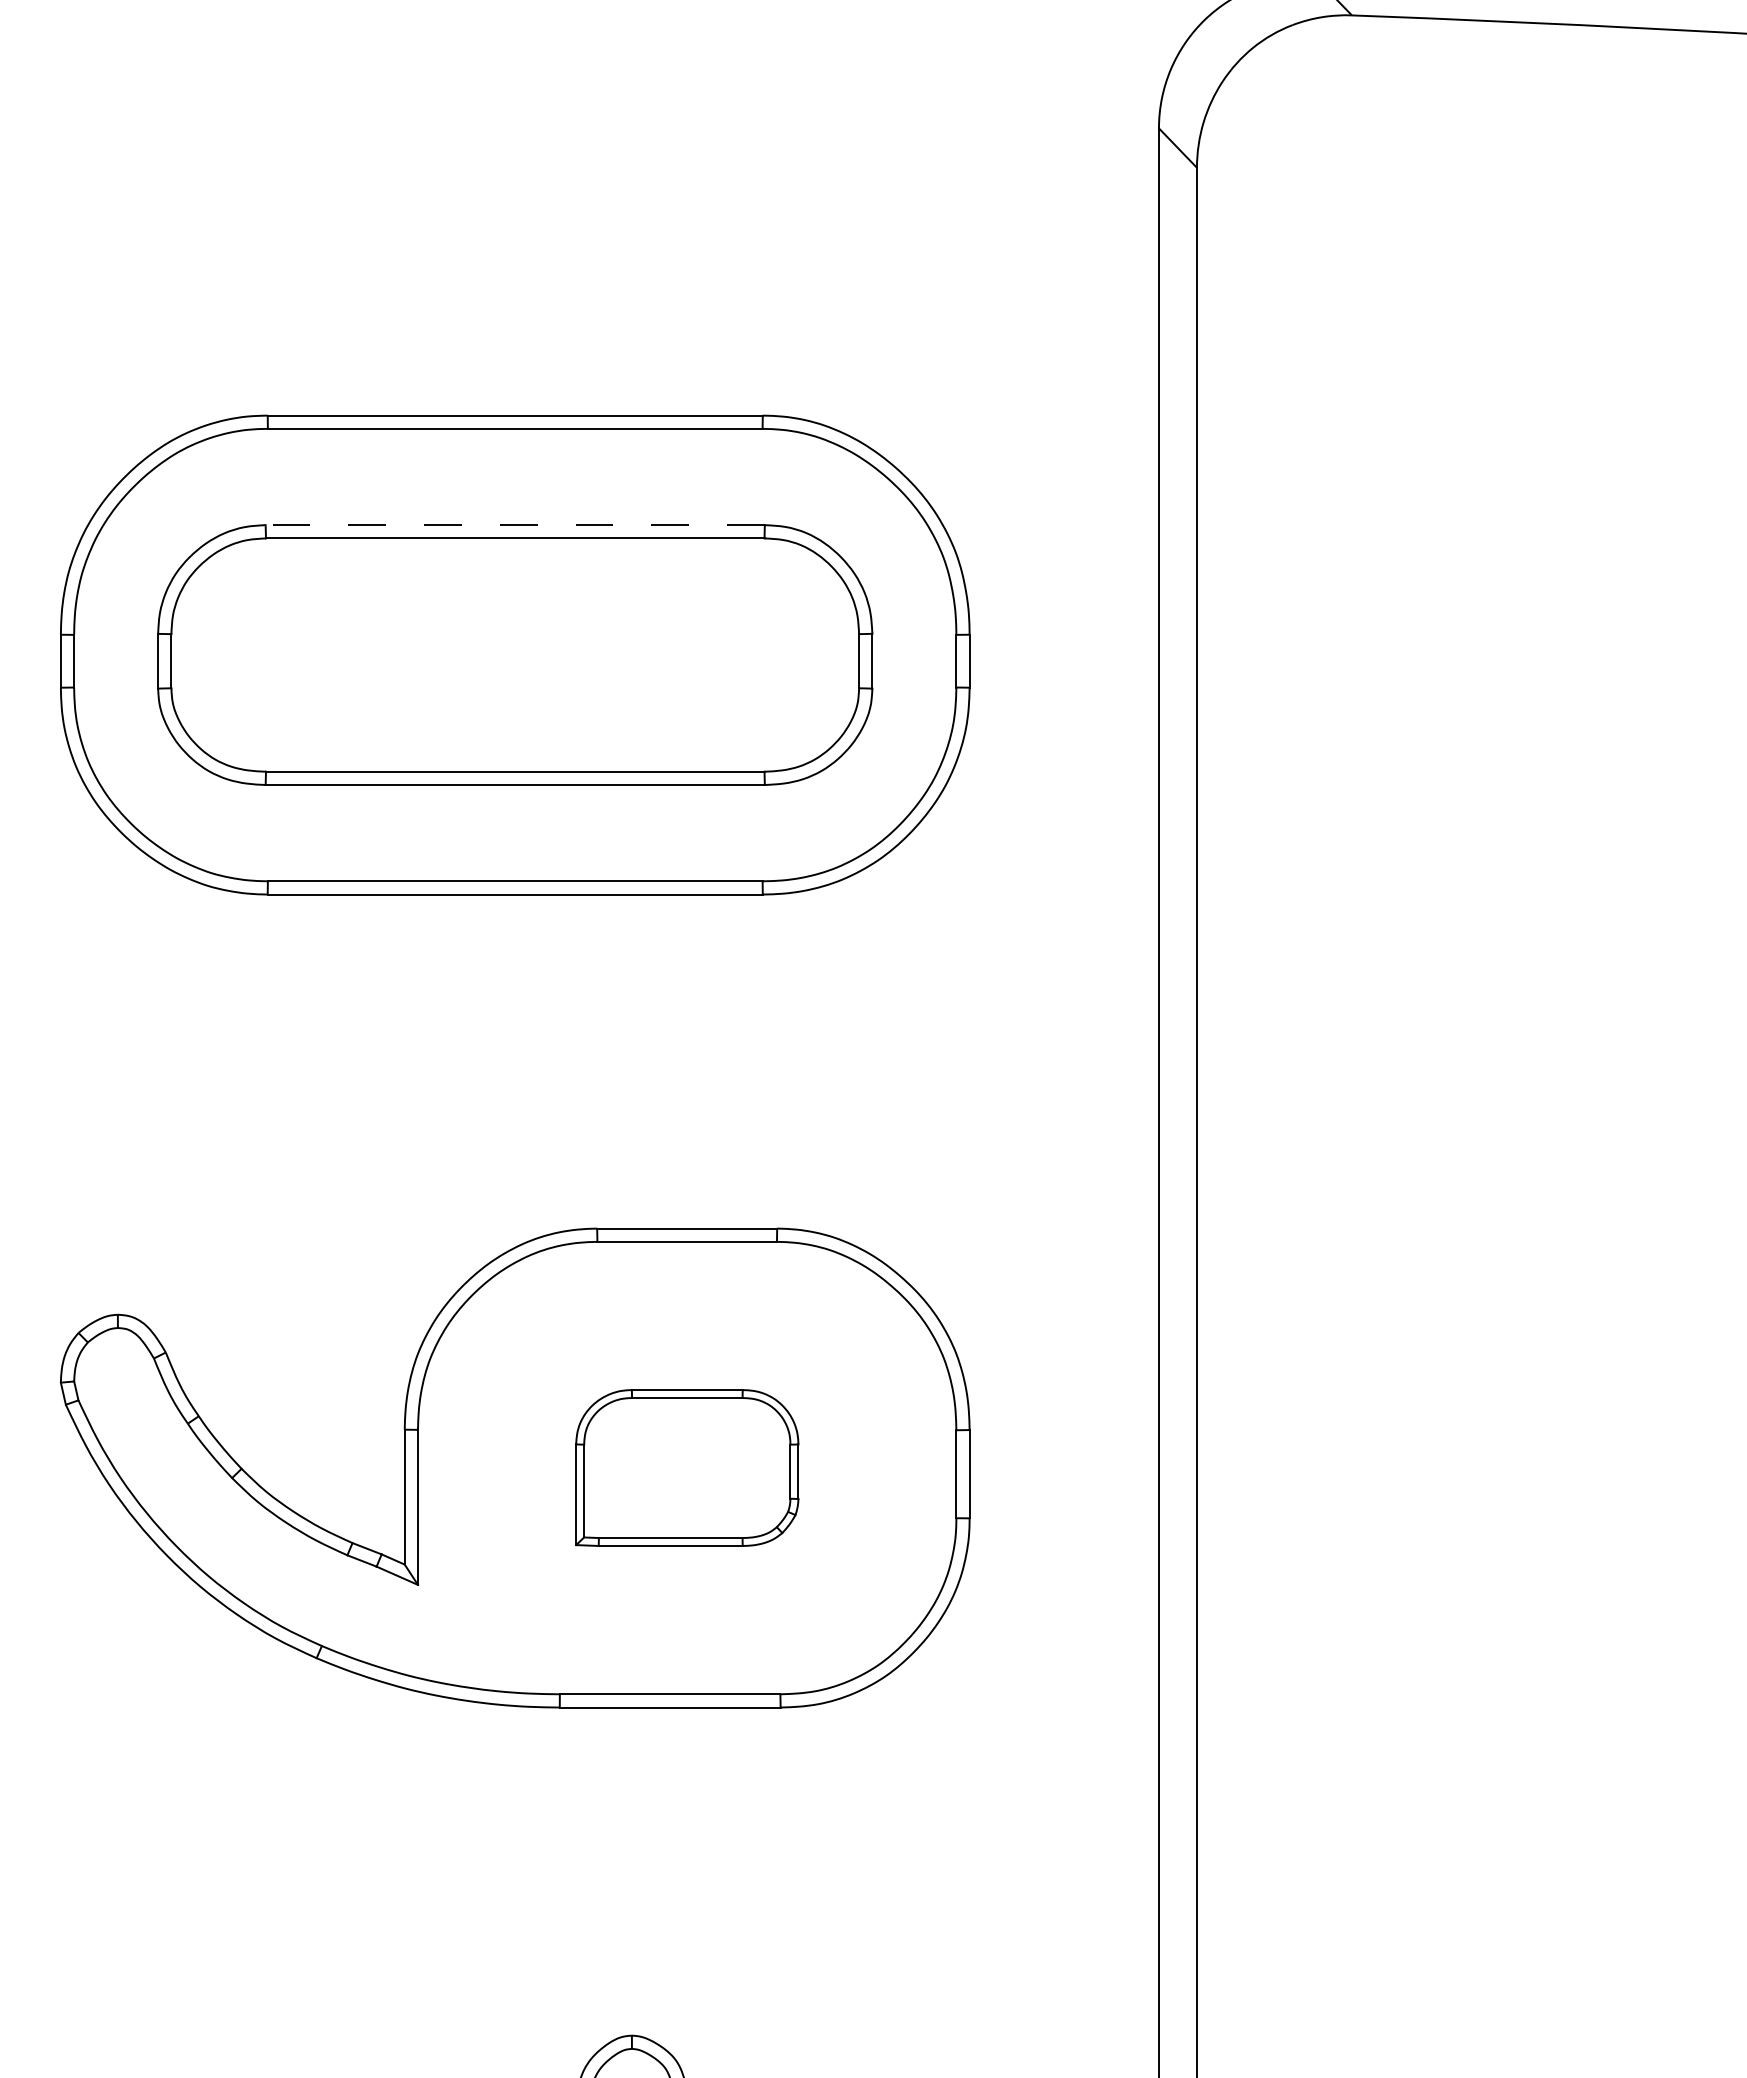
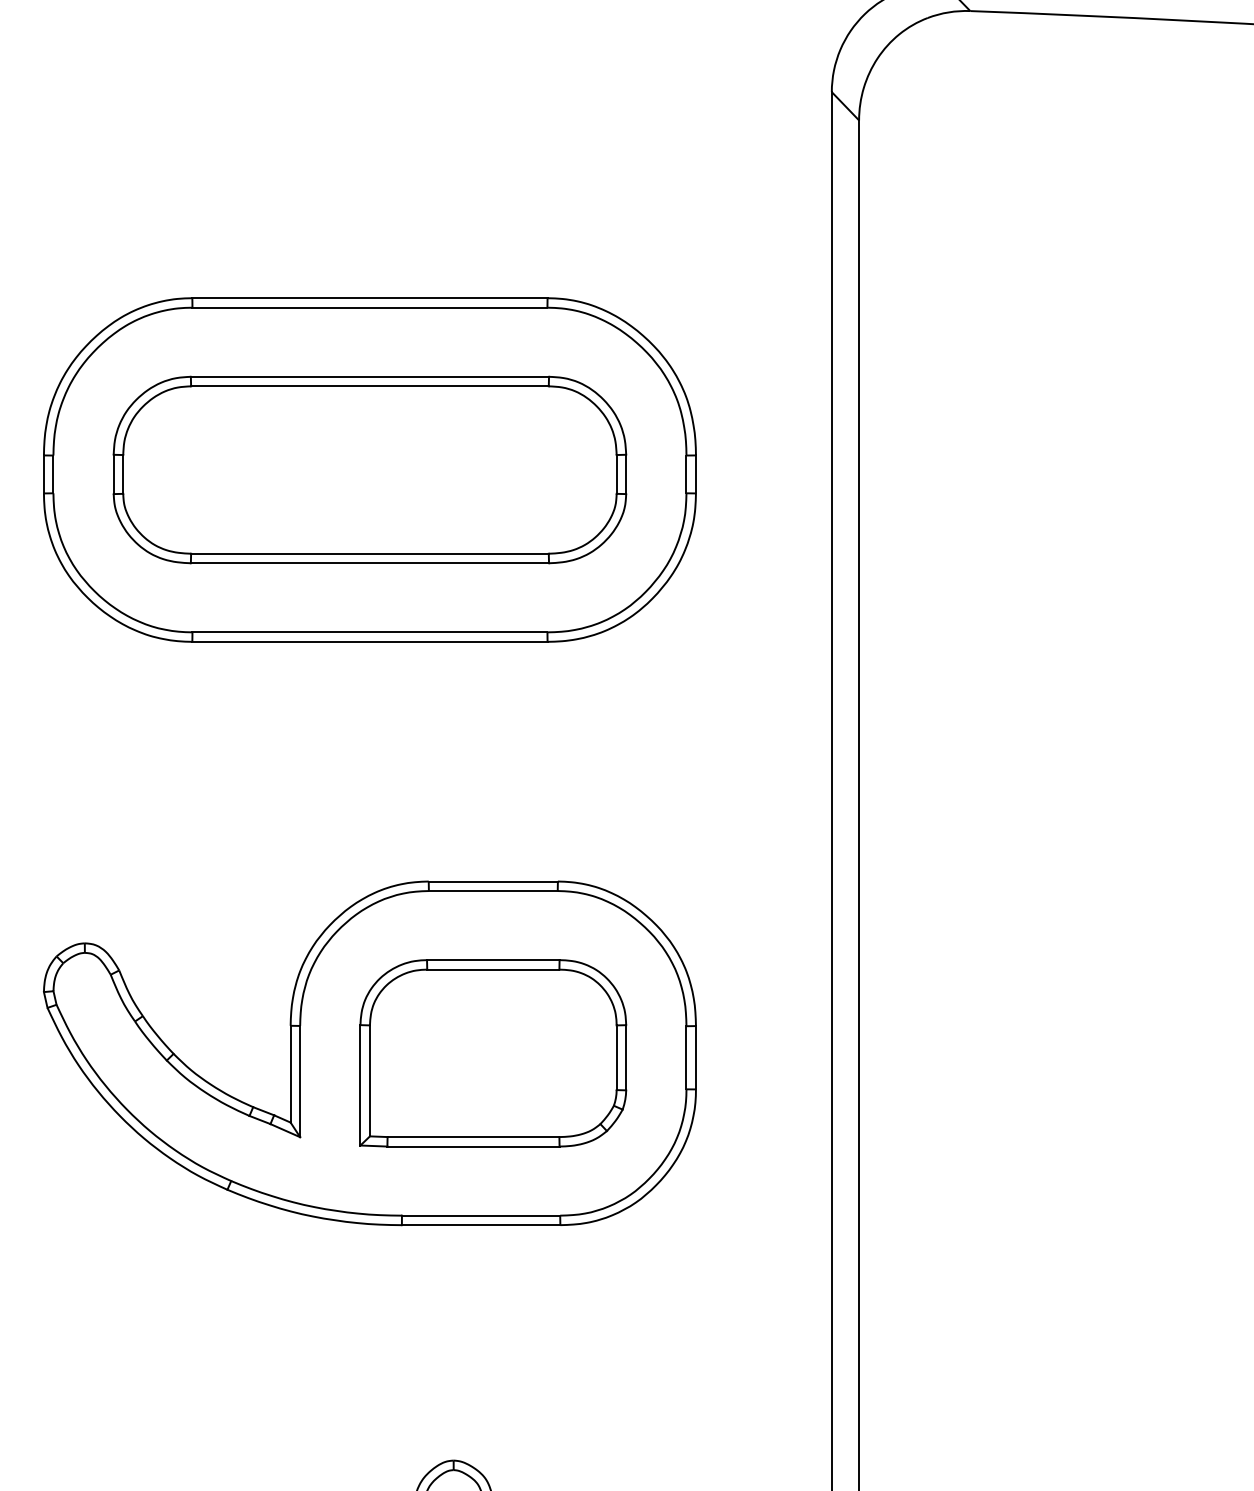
line: (515, 525) -> (370, 377), dashed -> solid
part: (687, 1467) -> (493, 1052), size x1.67

